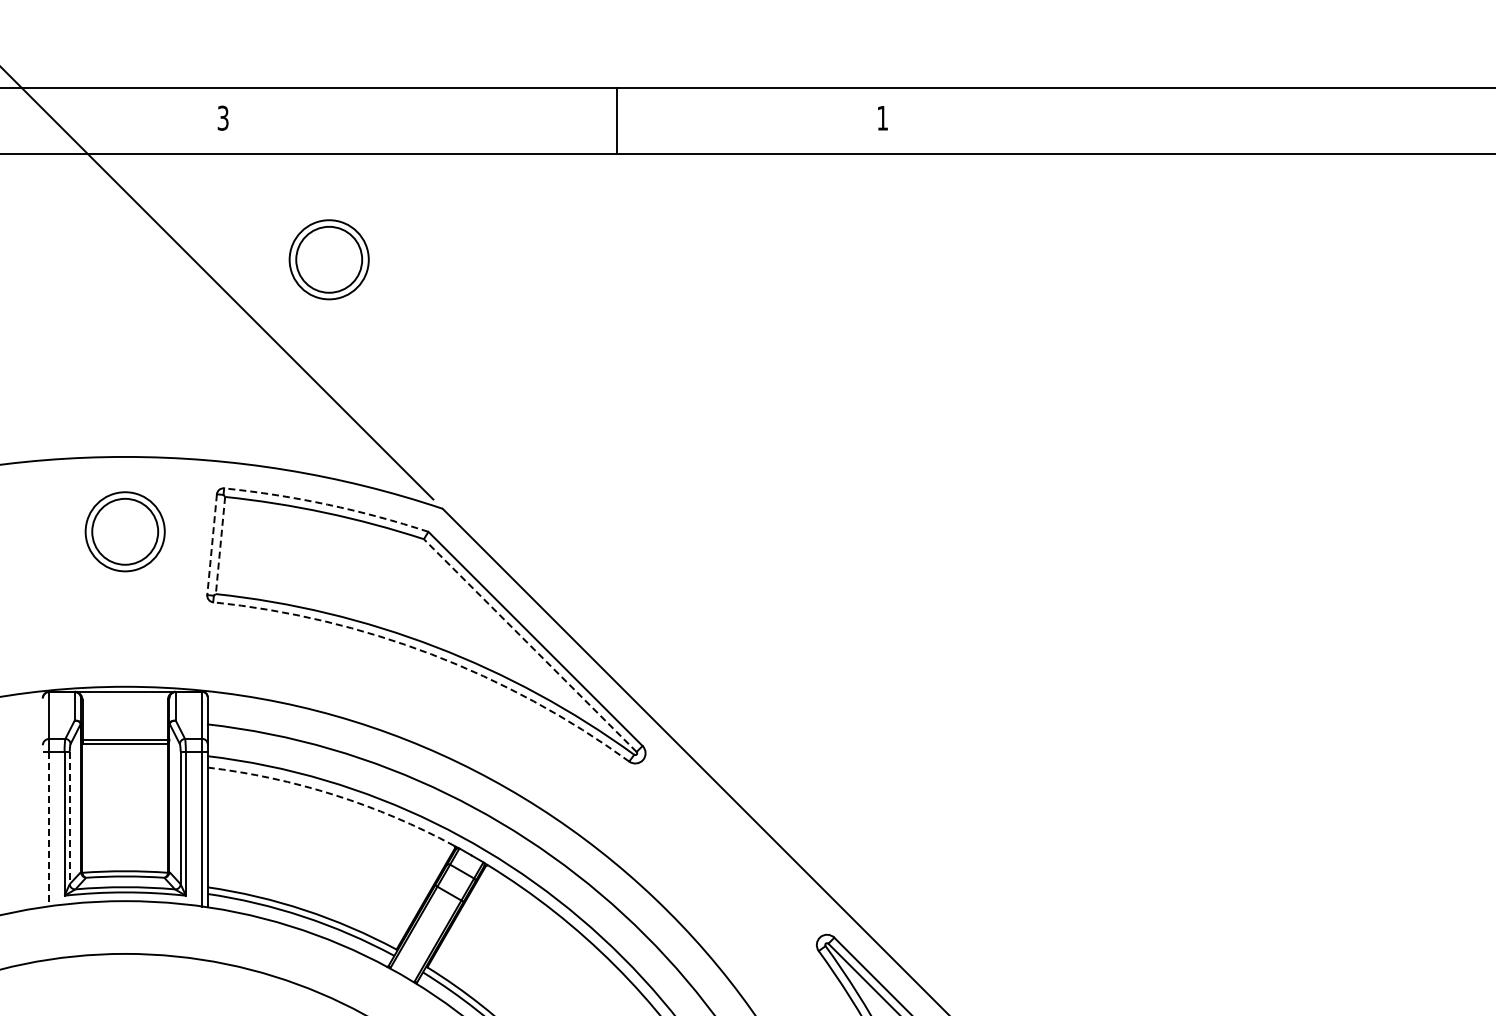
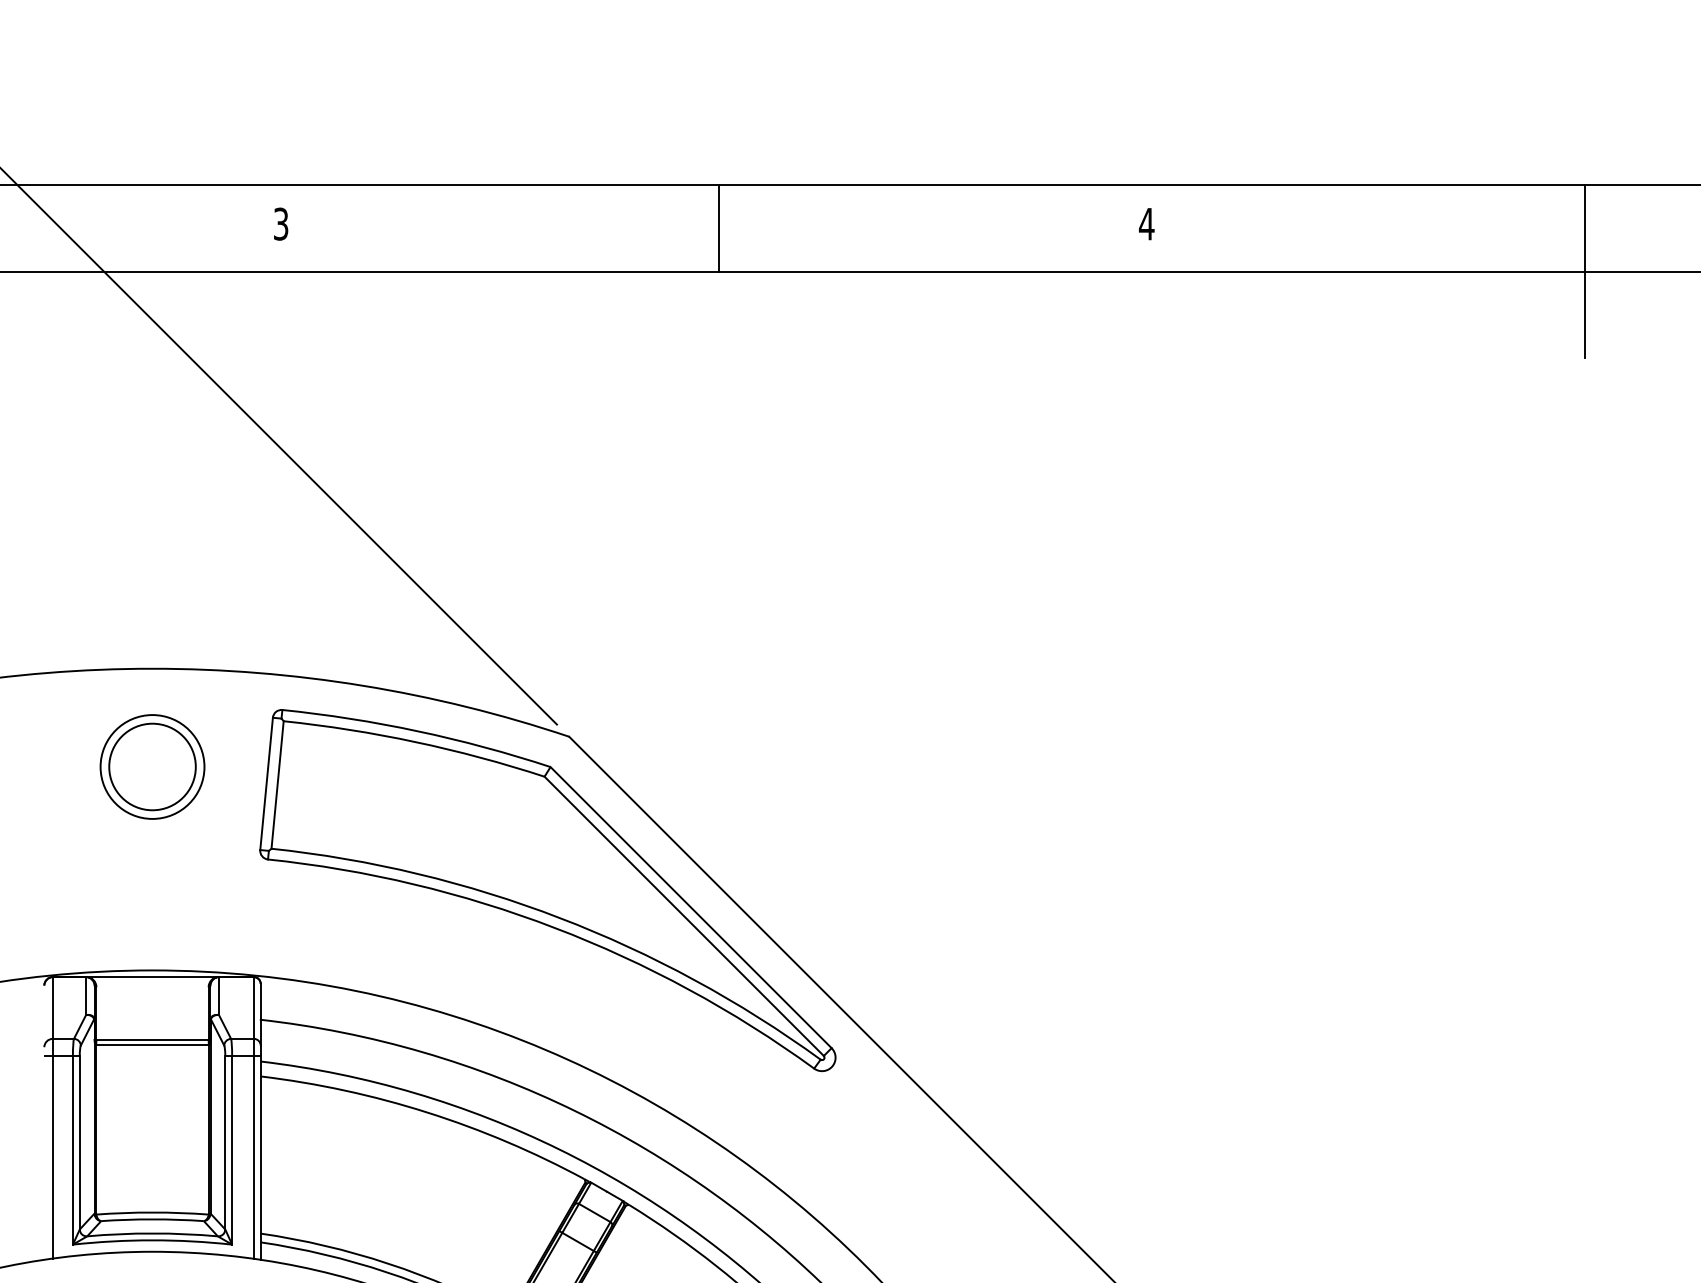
text: (882, 118) -> (1146, 224), 1 -> 4
line: (616, 121) -> (718, 228), moved
line: (1216, 154) -> (1584, 271), added
part: (328, 259) -> (419, 409), removed
arc: (327, 504) -> (418, 731), dashed -> solid
line: (212, 544) -> (267, 783), dashed -> solid
line: (220, 545) -> (277, 784), dashed -> solid
line: (529, 645) -> (683, 916), dashed -> solid
arc: (431, 654) -> (554, 928), dashed -> solid
arc: (334, 795) -> (427, 1113), dashed -> solid
line: (69, 818) -> (79, 1143), dashed -> solid
line: (49, 829) -> (53, 1157), dashed -> solid

